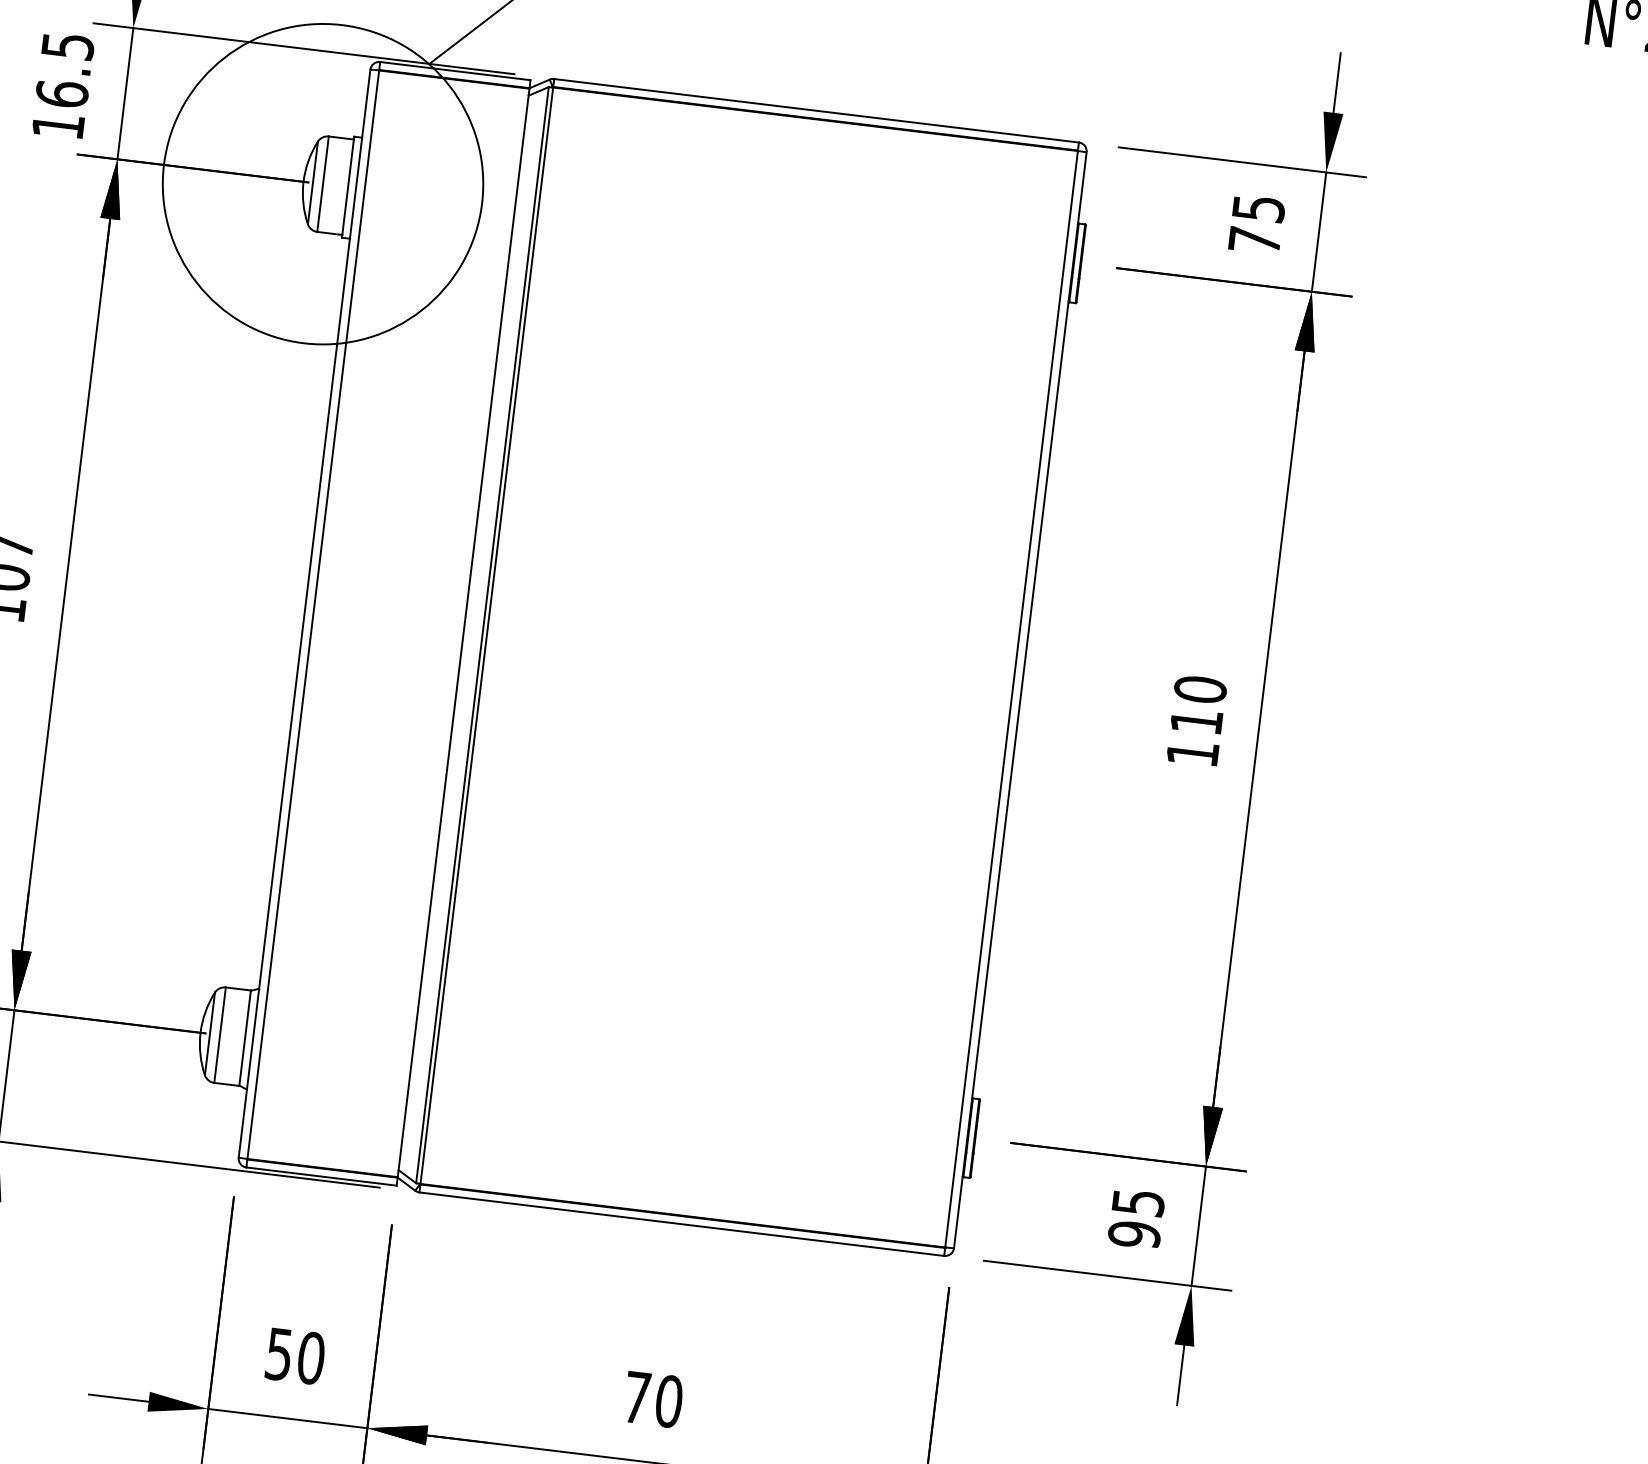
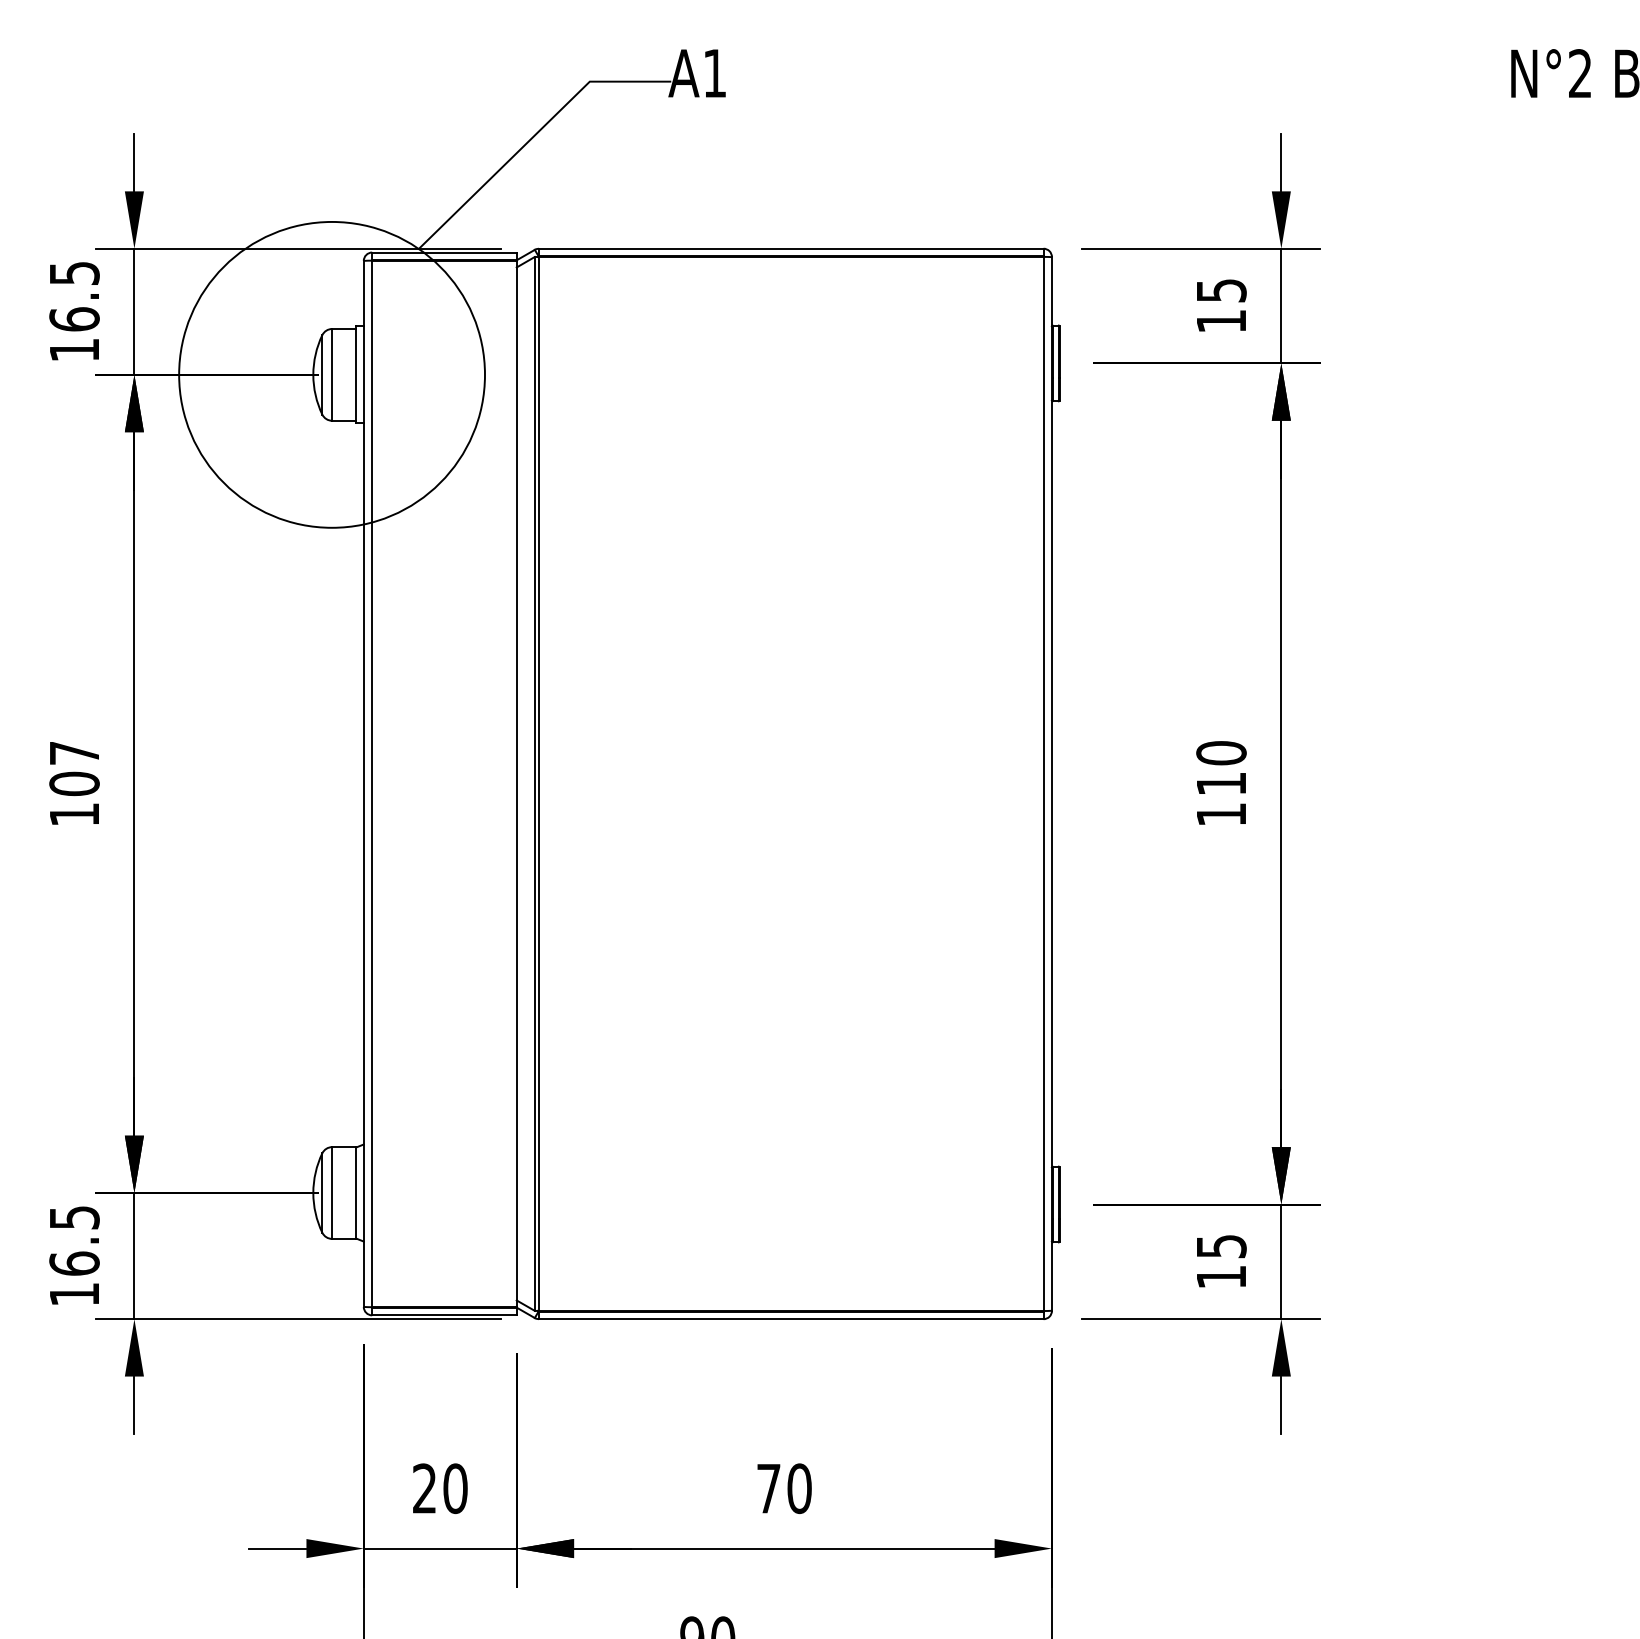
text: (1254, 240) -> (1221, 321), 75 -> 15
text: (1134, 1234) -> (1221, 1277), 95 -> 15
text: (279, 1354) -> (424, 1488), 50 -> 20

